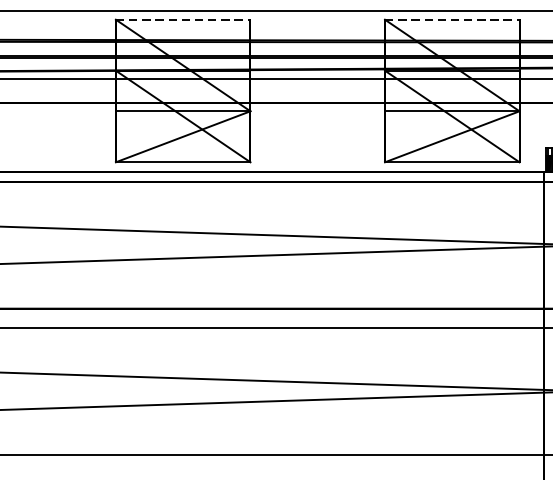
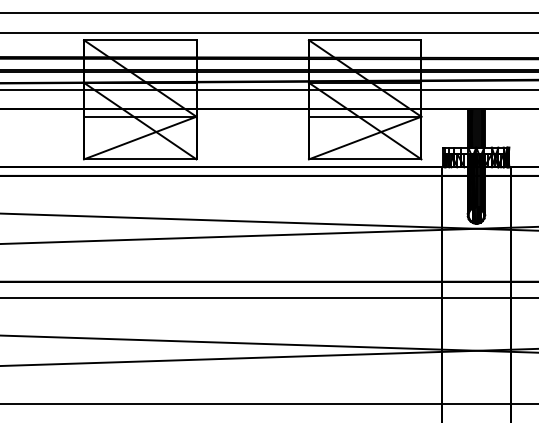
line: (183, 20) -> (140, 40), dashed -> solid
line: (452, 20) -> (365, 40), dashed -> solid

